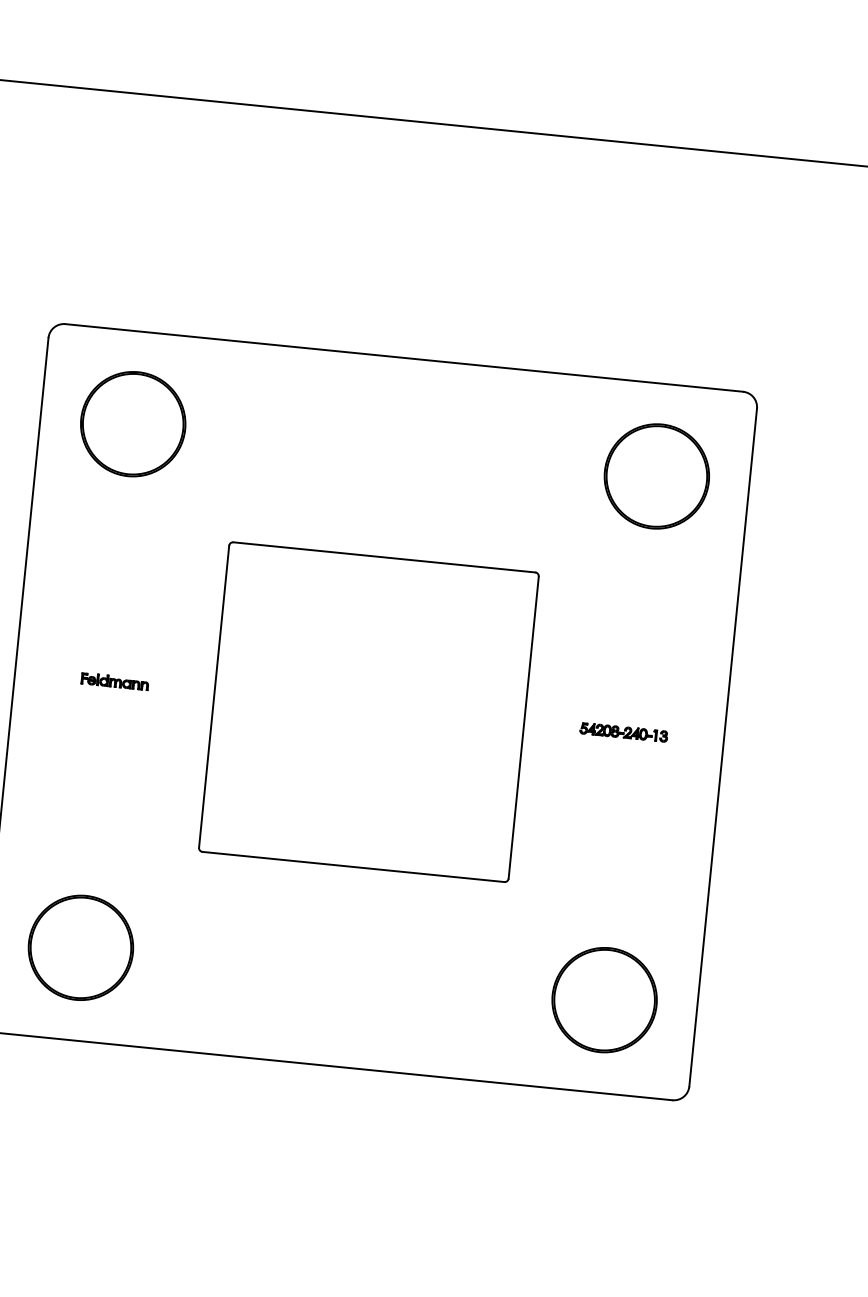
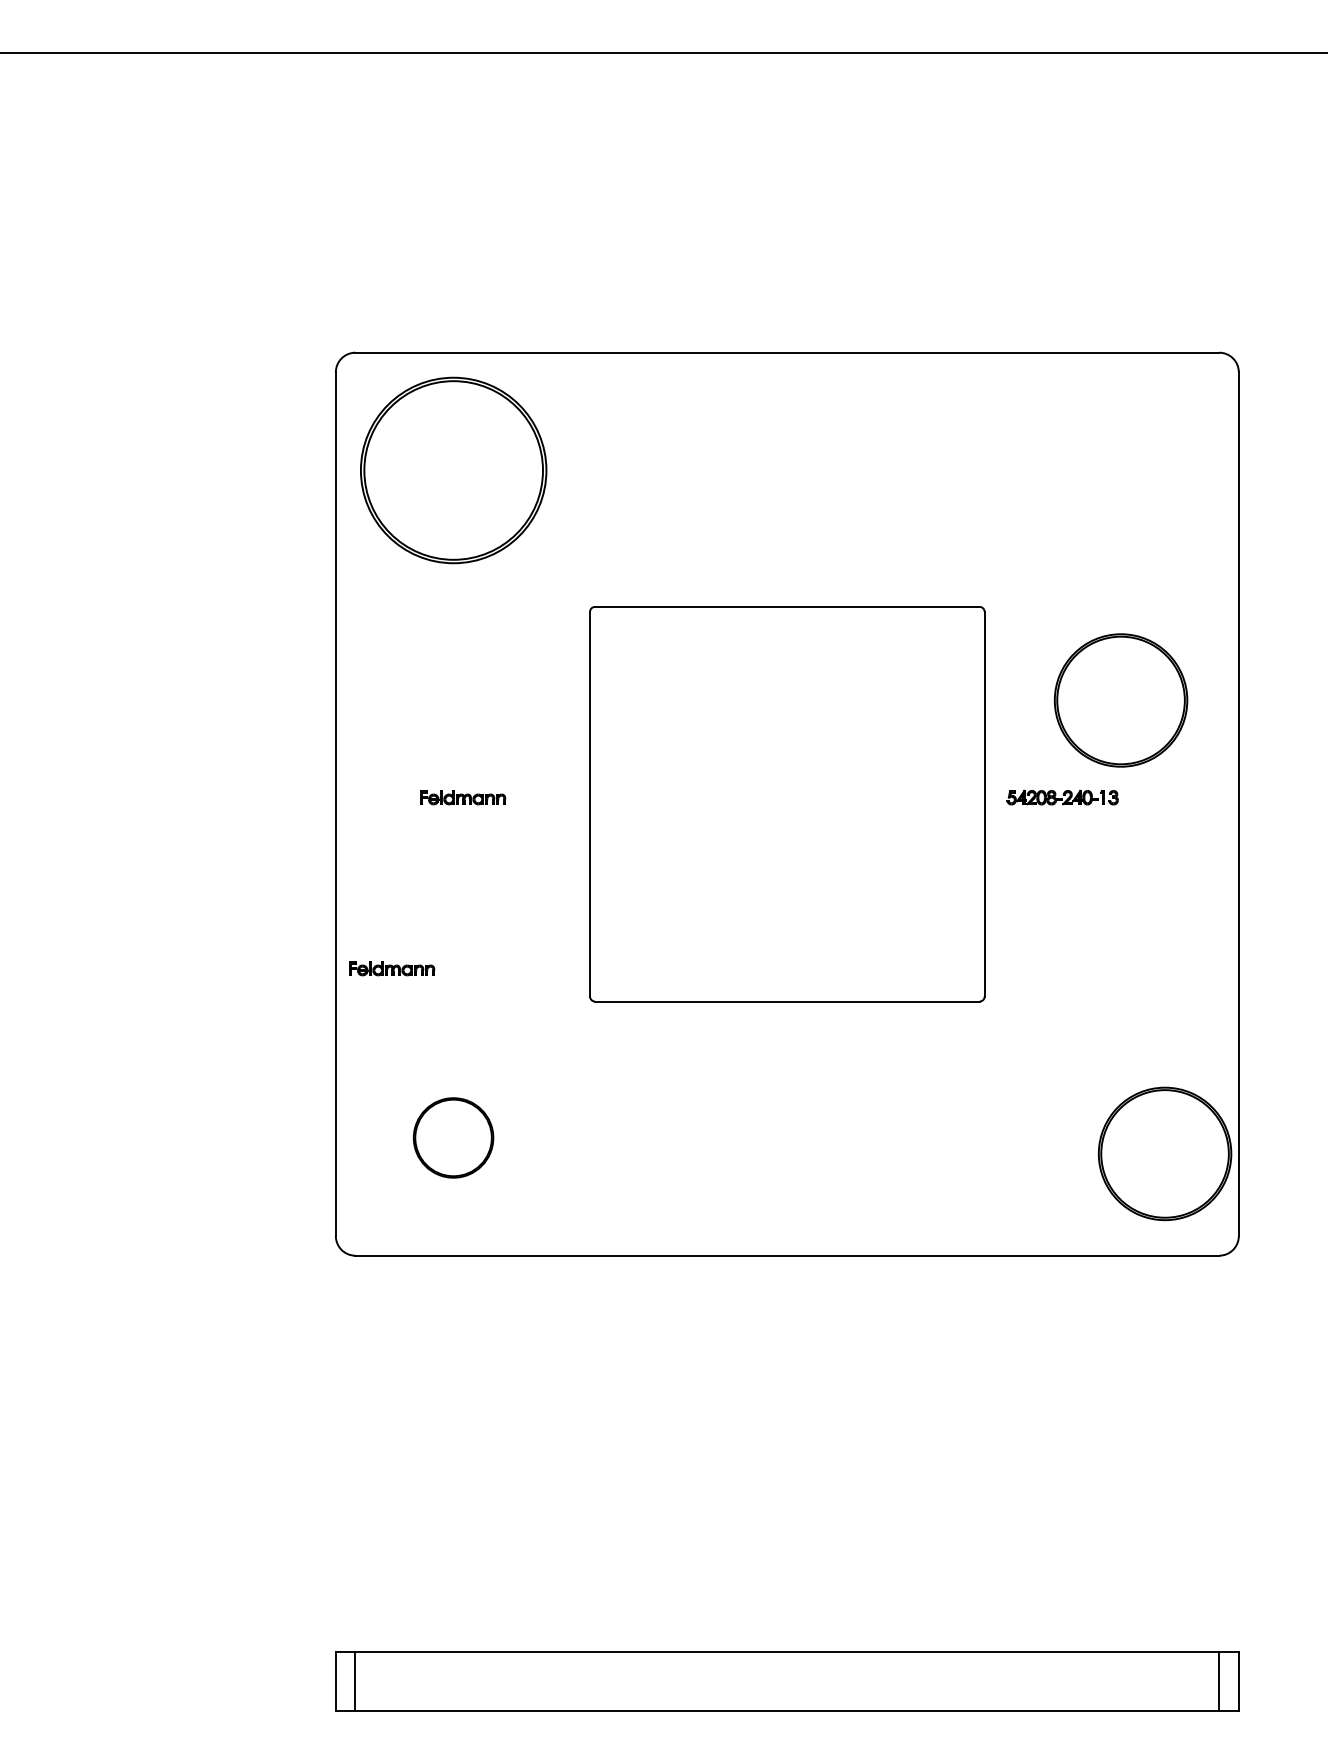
part: (133, 424) -> (453, 470), size x1.4
part: (656, 476) -> (1120, 700), moved
part: (623, 732) -> (1062, 797), moved
part: (46, 810) -> (392, 968), added
part: (80, 947) -> (453, 1137), size x0.6
part: (604, 999) -> (1164, 1153), moved

